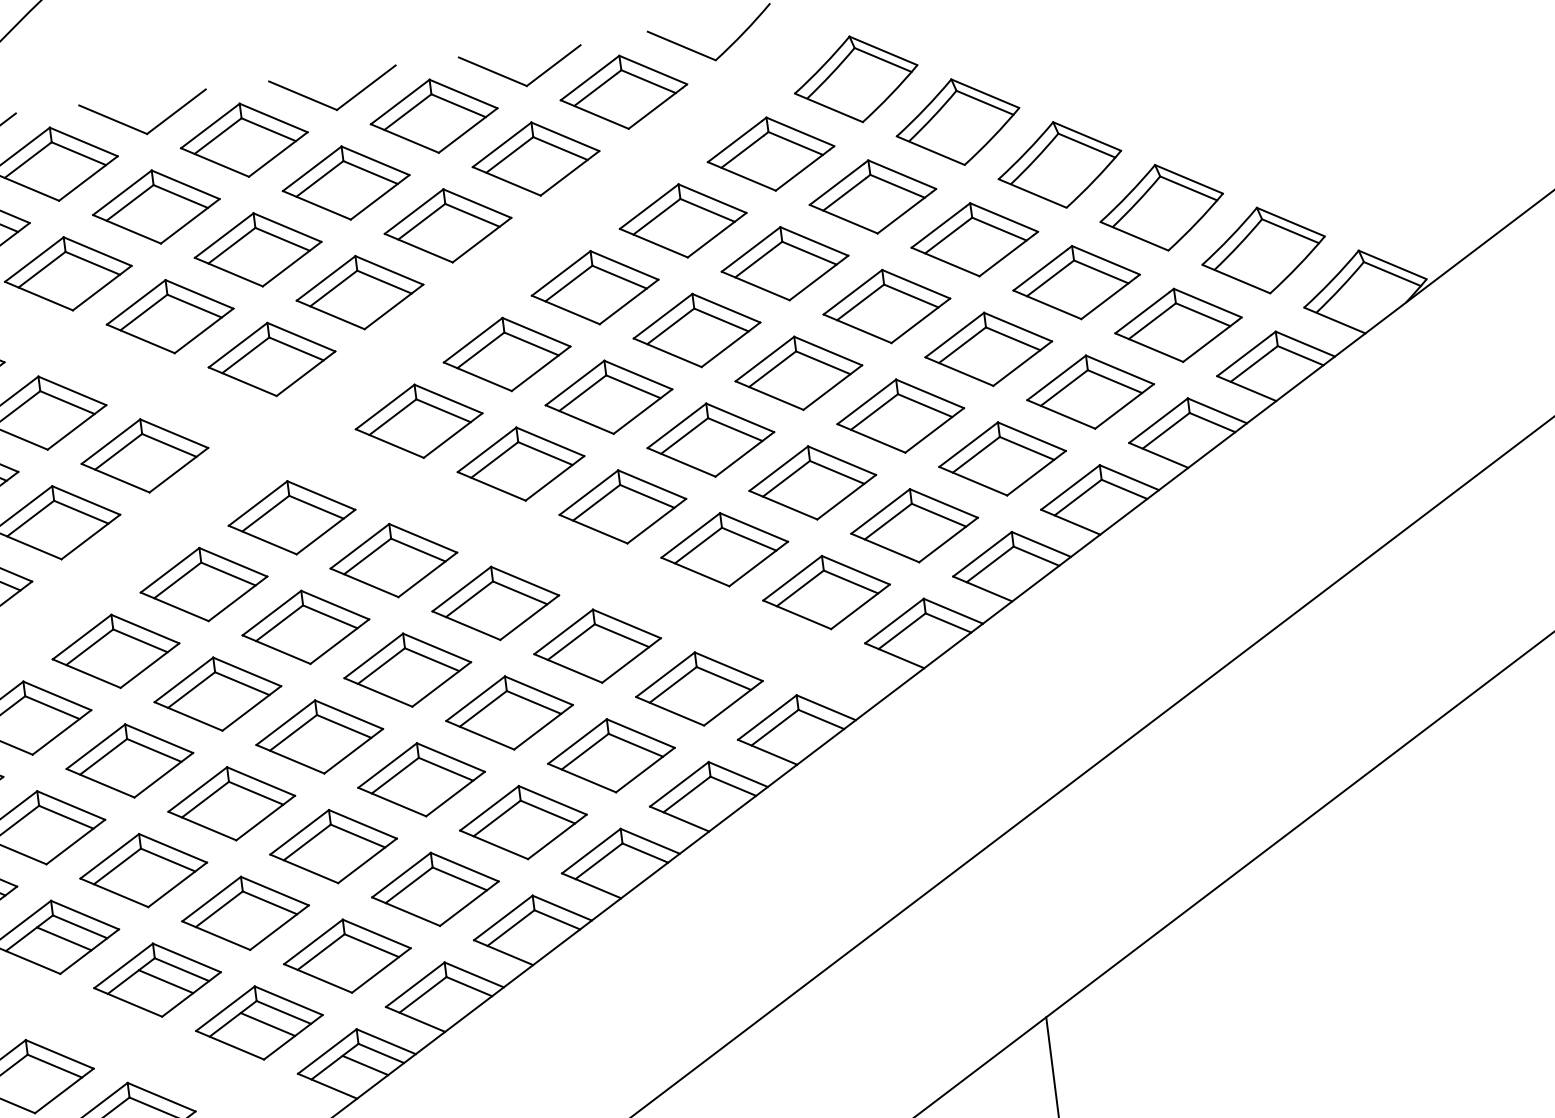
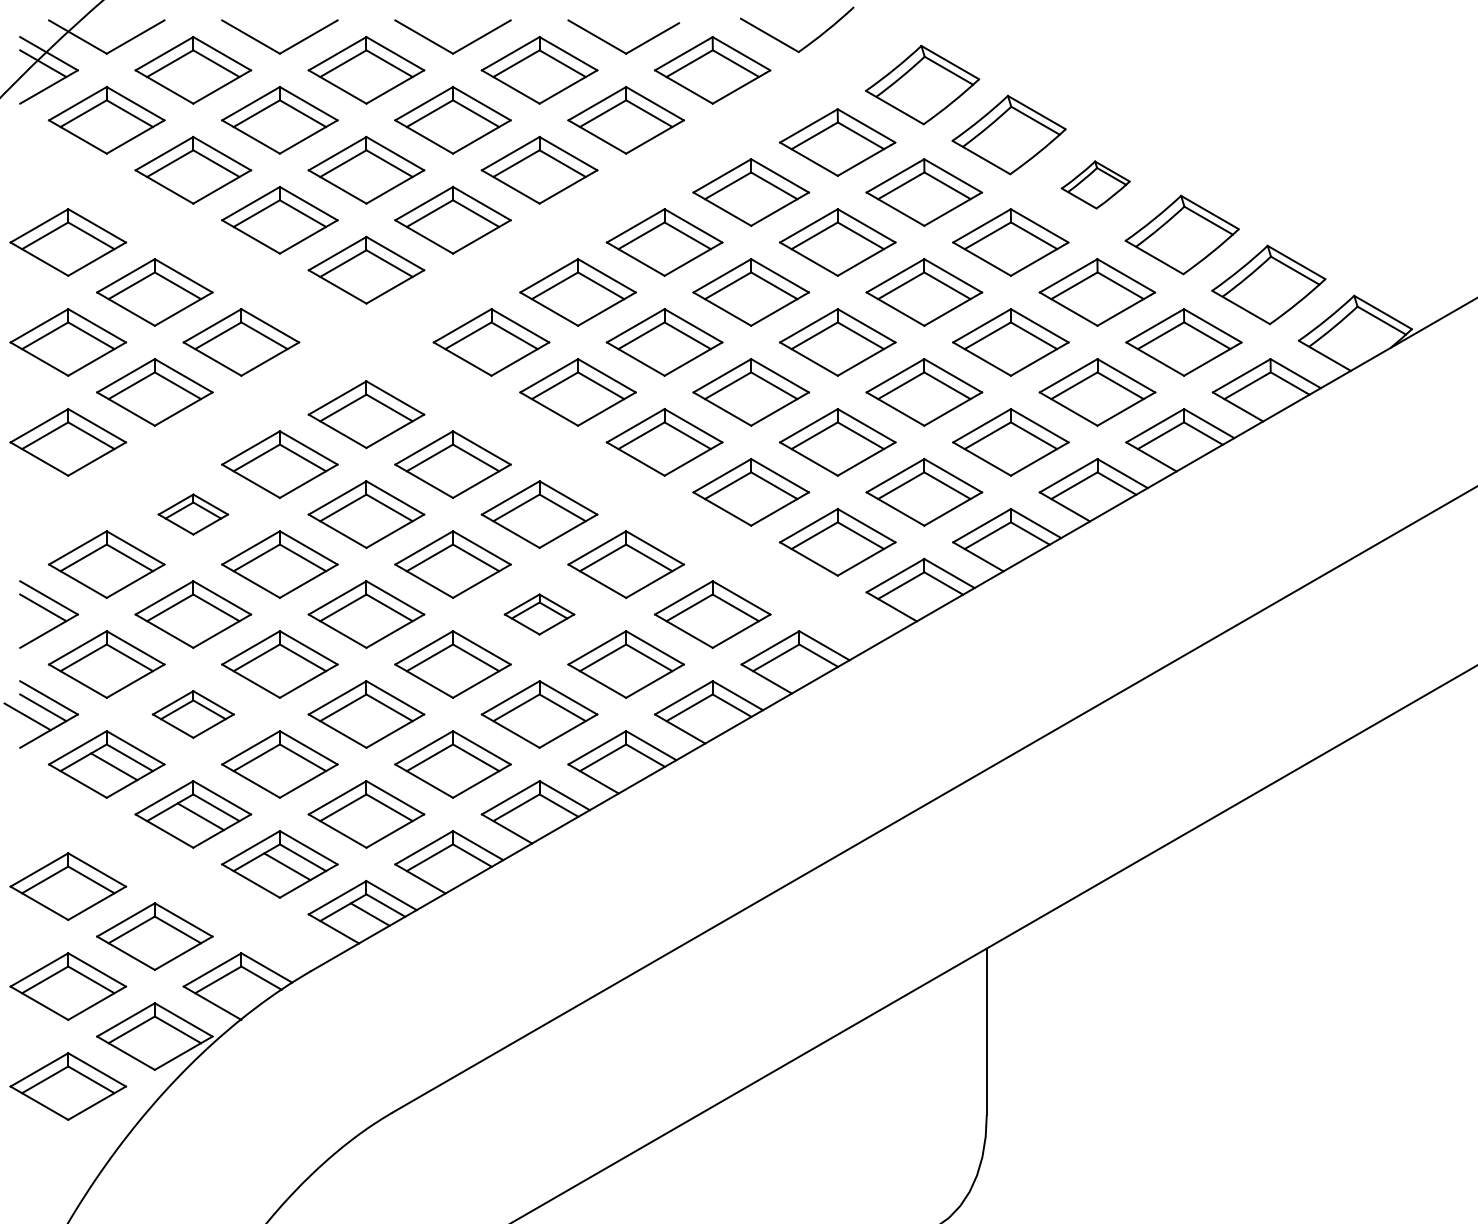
part: (1059, 164) -> (1095, 184), size x0.6
part: (116, 651) -> (193, 514), size x0.6
part: (509, 712) -> (539, 614), size x0.6
part: (143, 870) -> (193, 714), size x0.7

